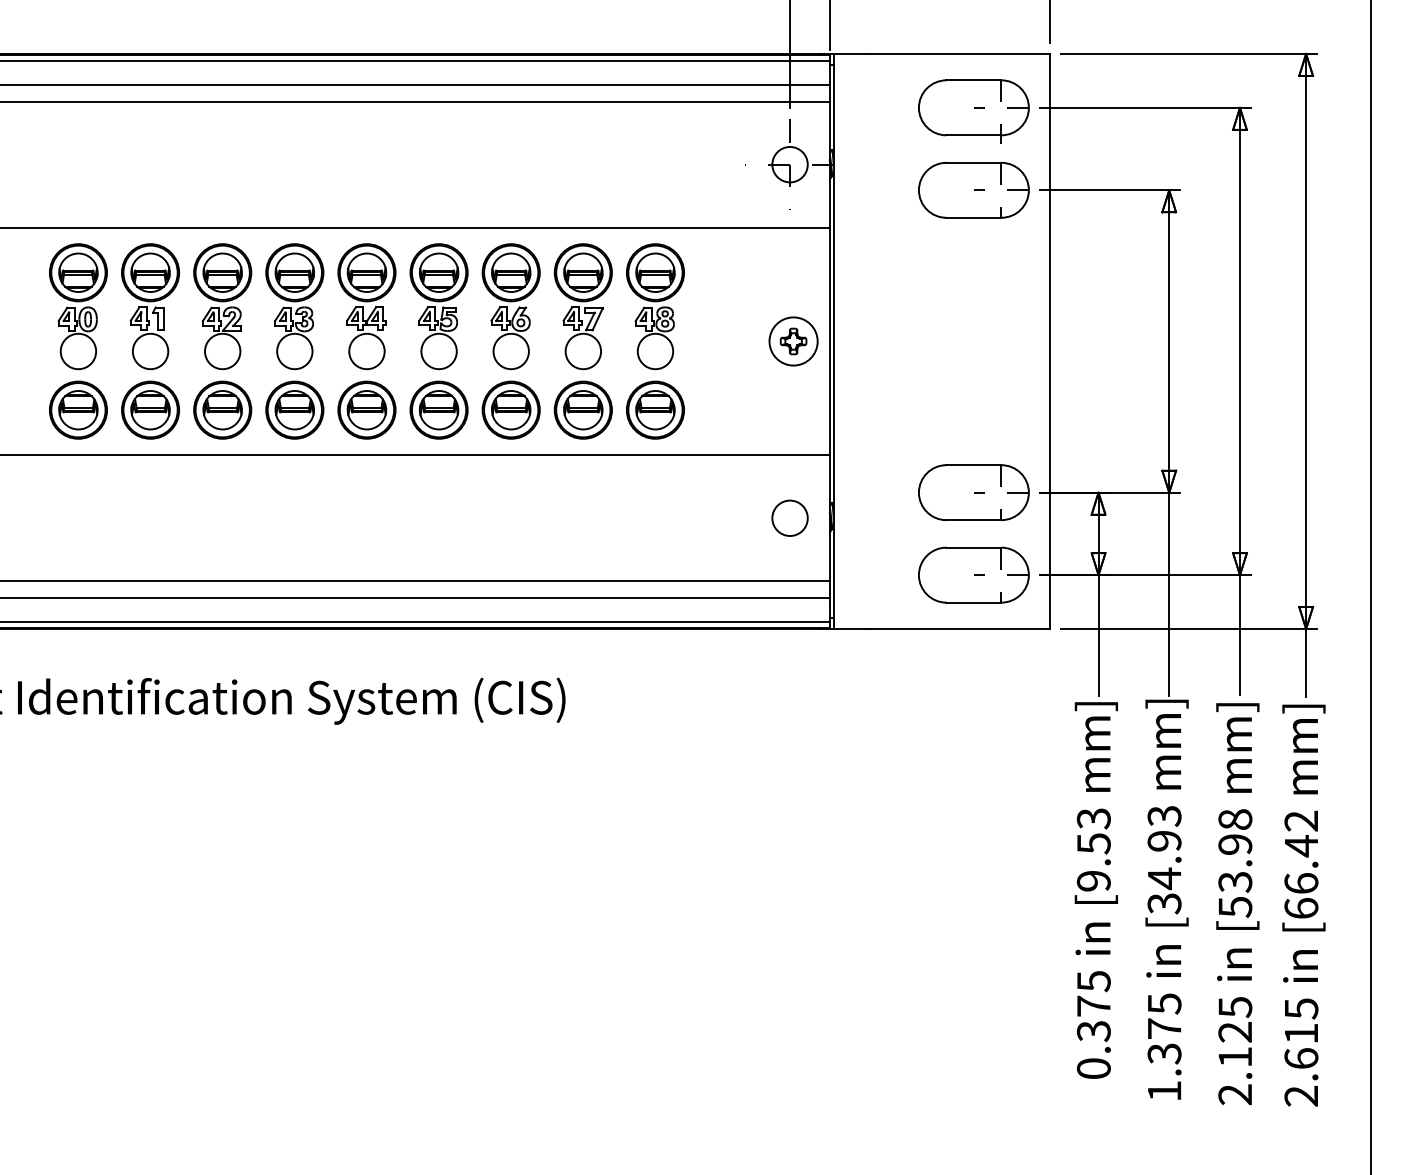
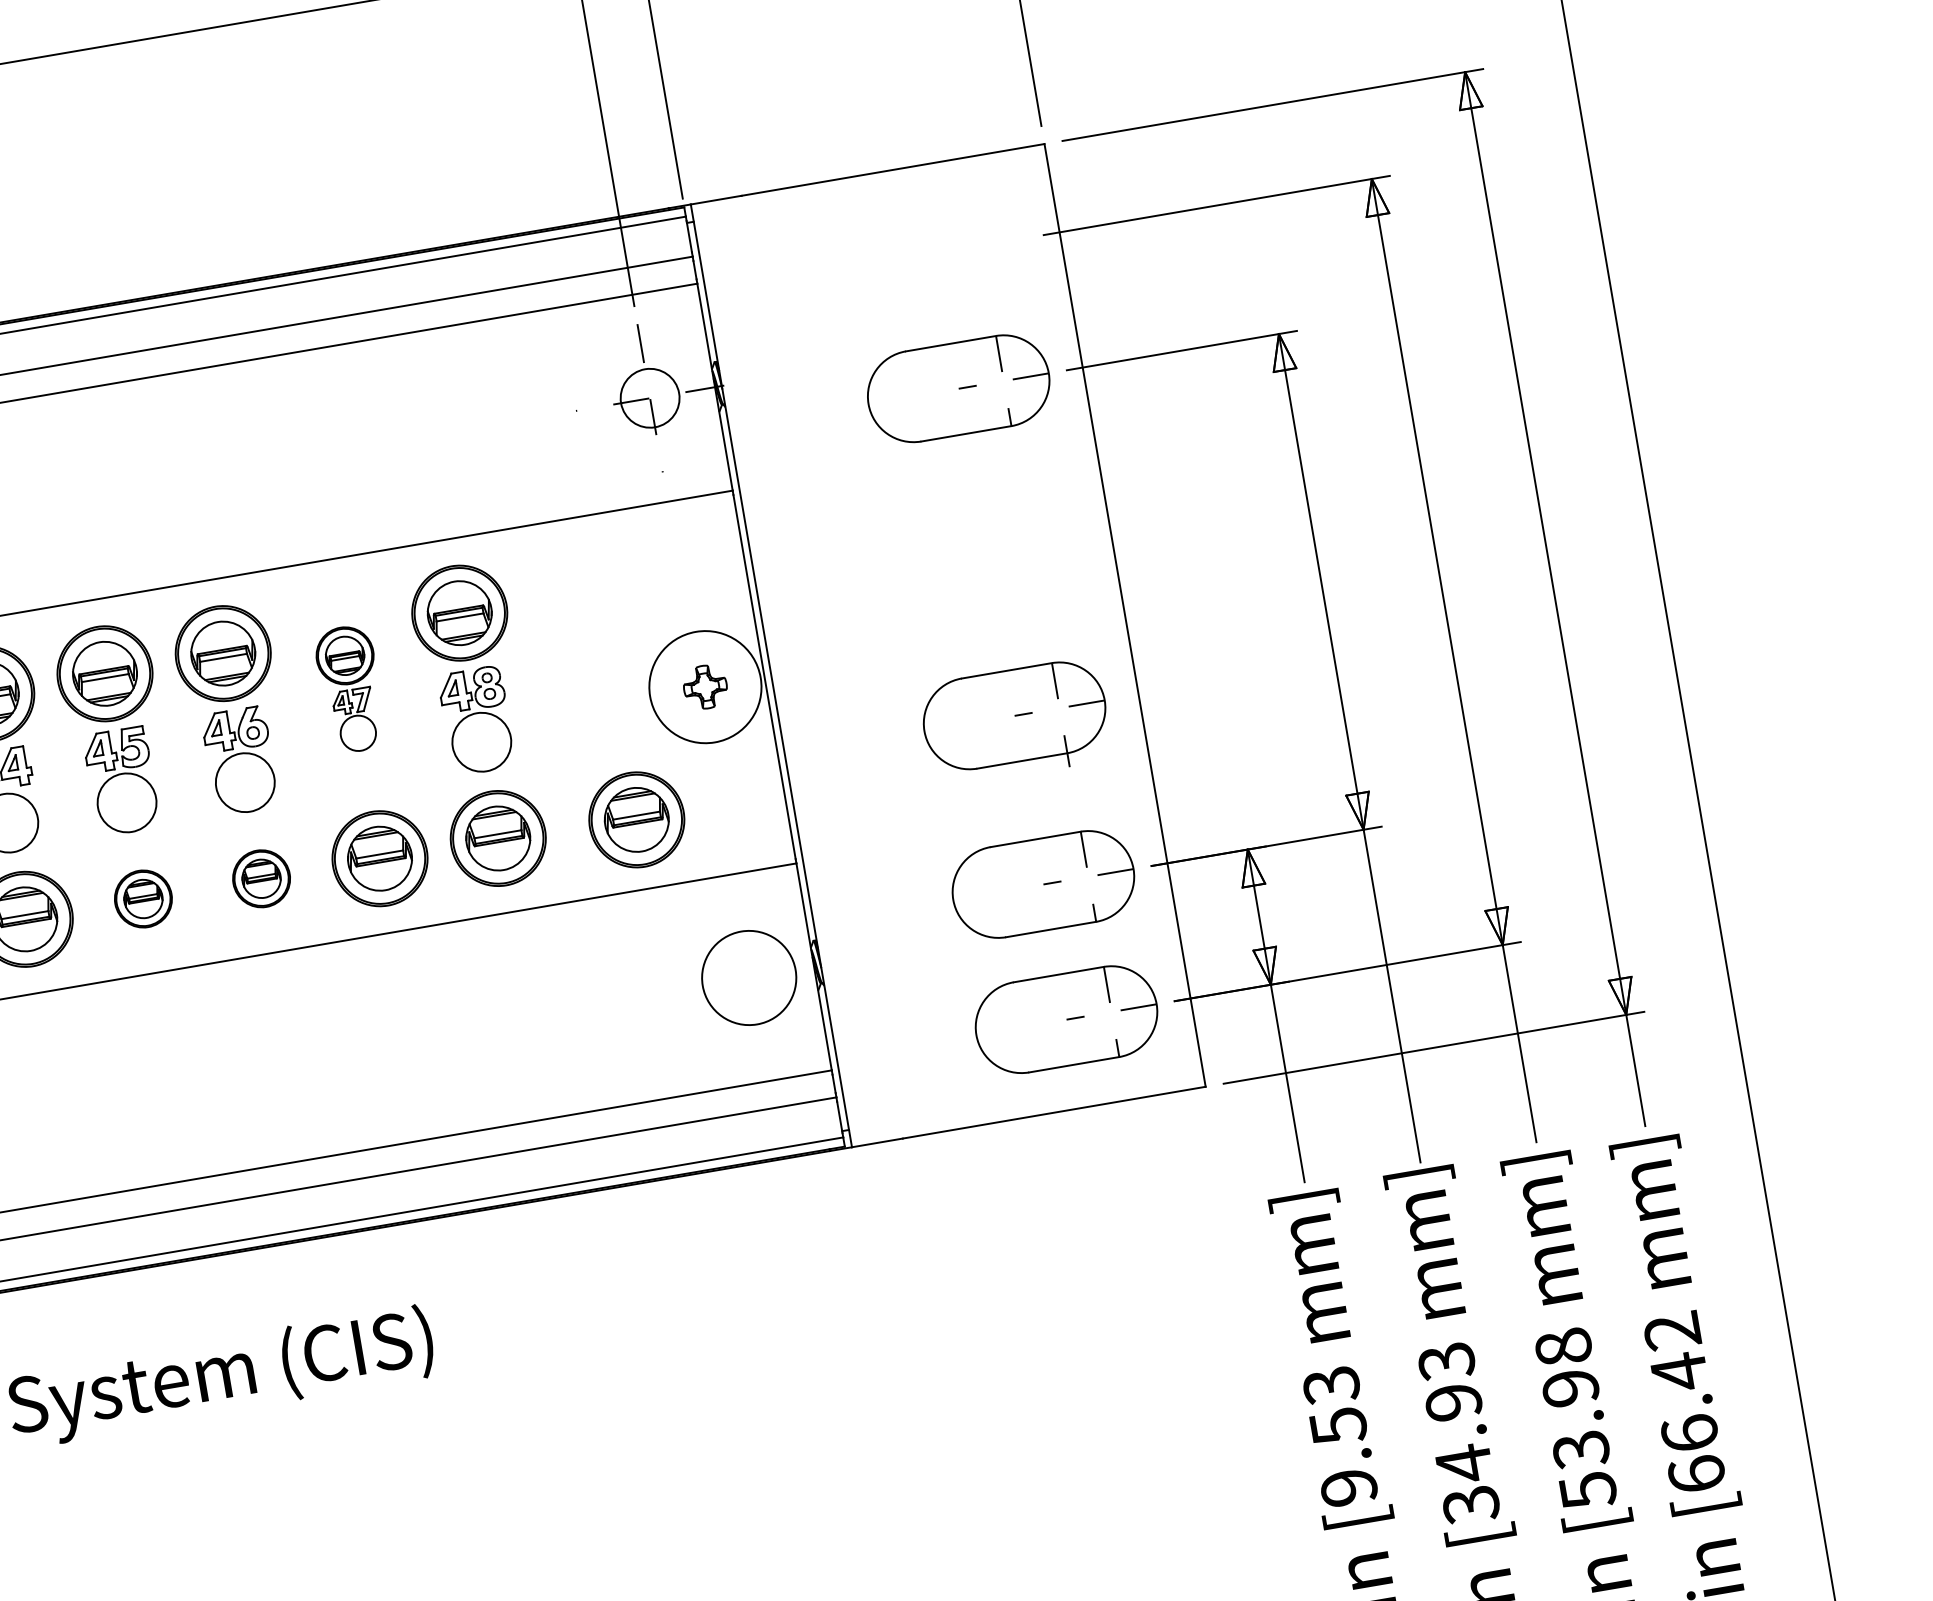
part: (973, 111) -> (1014, 721), moved
part: (582, 306) -> (349, 688), size x0.6
circle: (793, 341) -> (705, 687), size x1.4
part: (438, 409) -> (142, 898), size x0.6
part: (510, 409) -> (260, 877), size x0.6
part: (739, 412) -> (636, 818), added
circle: (789, 518) -> (748, 978), size x1.6

